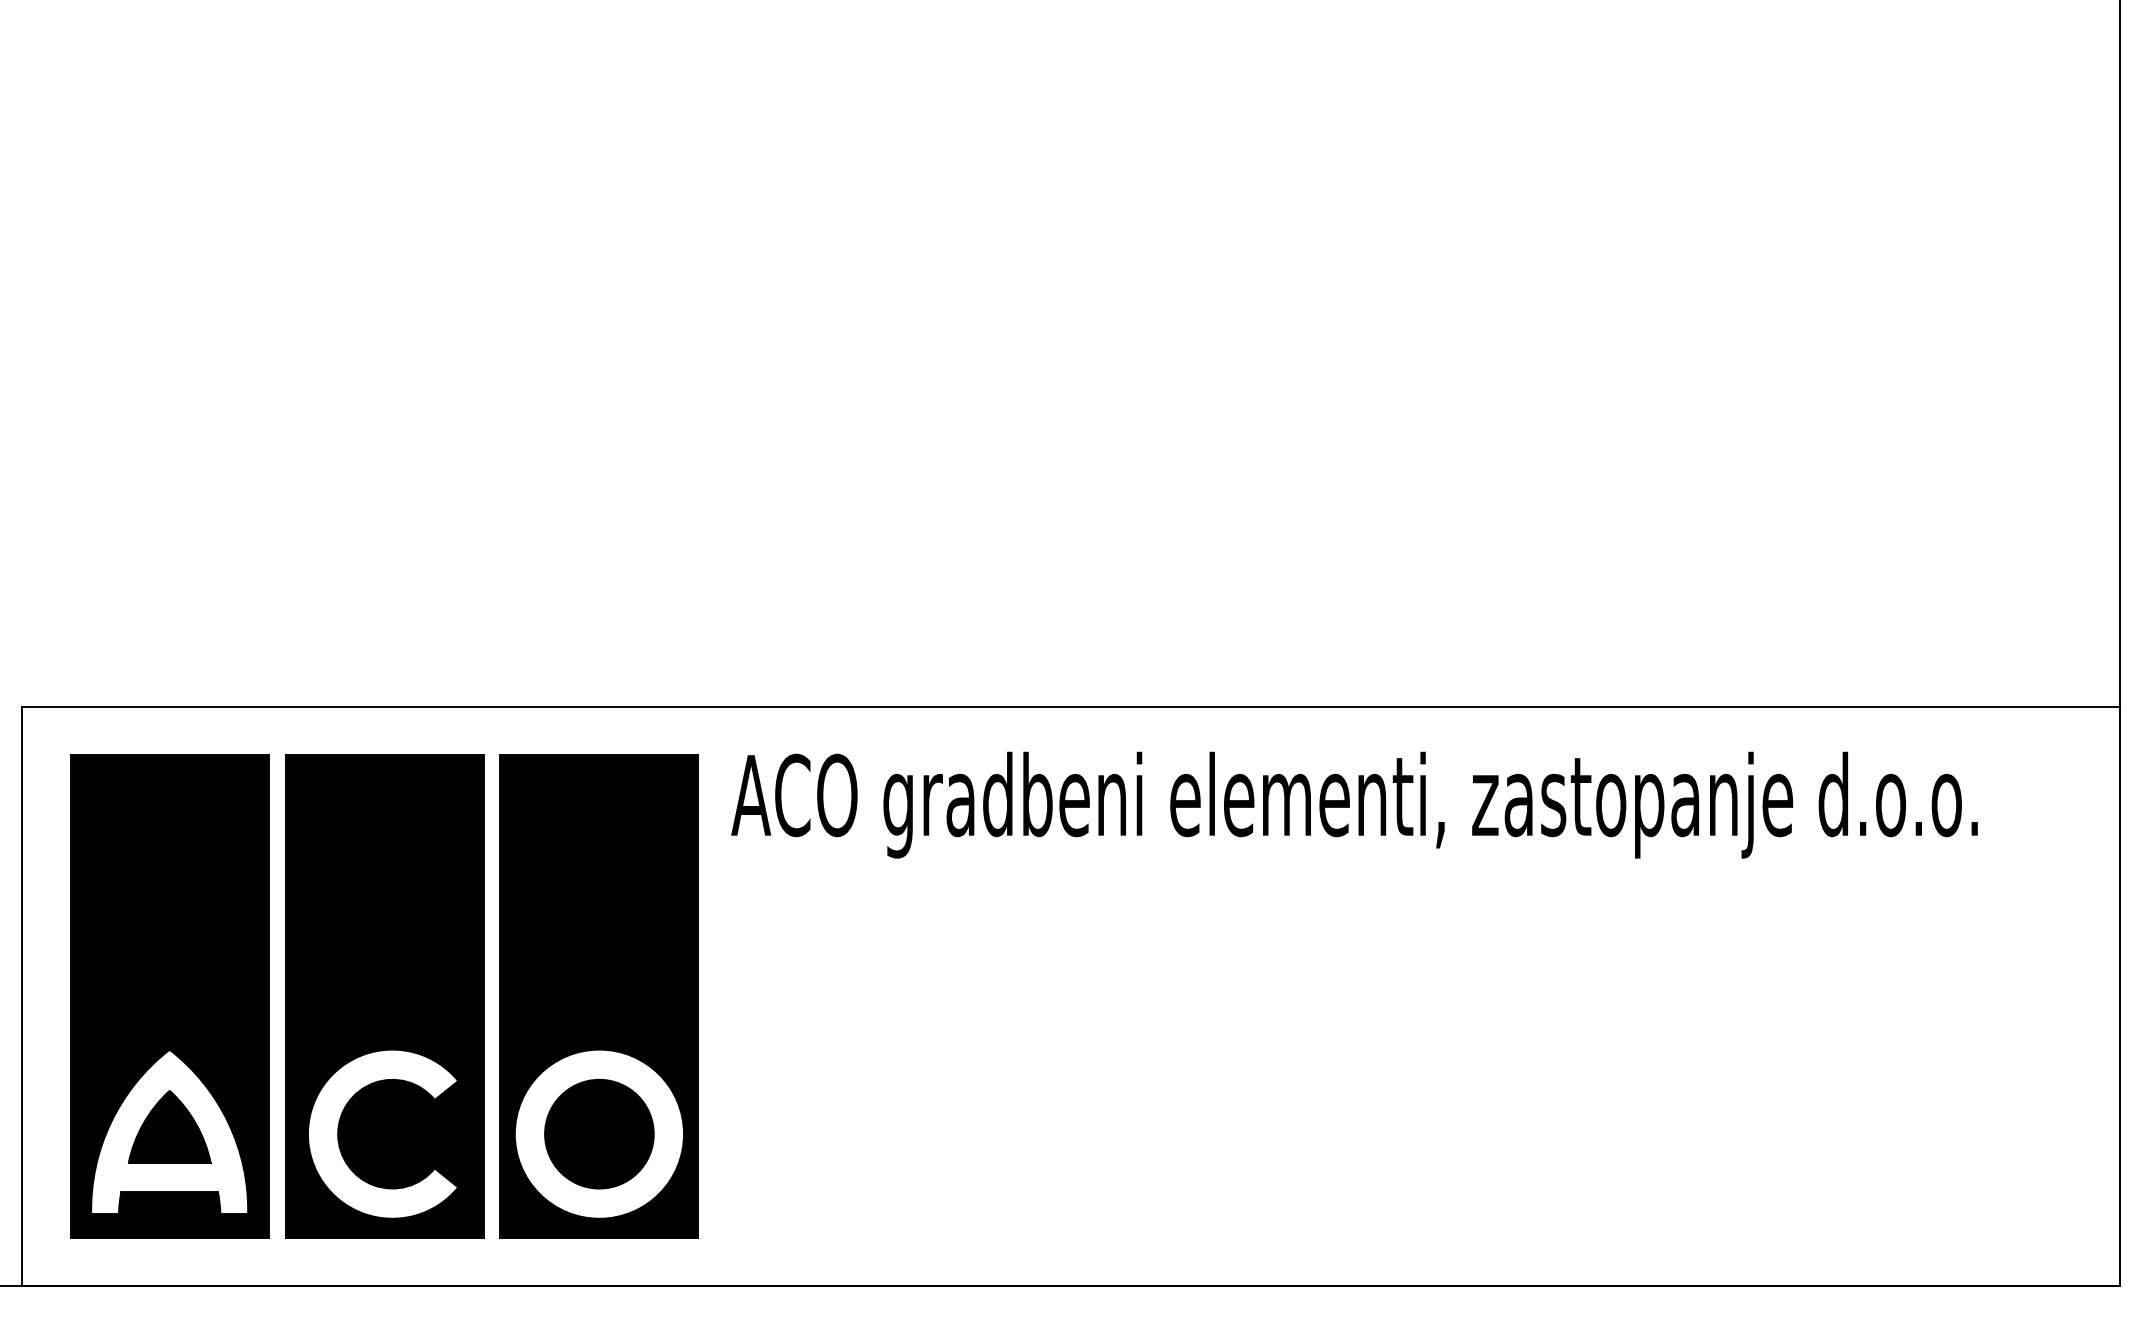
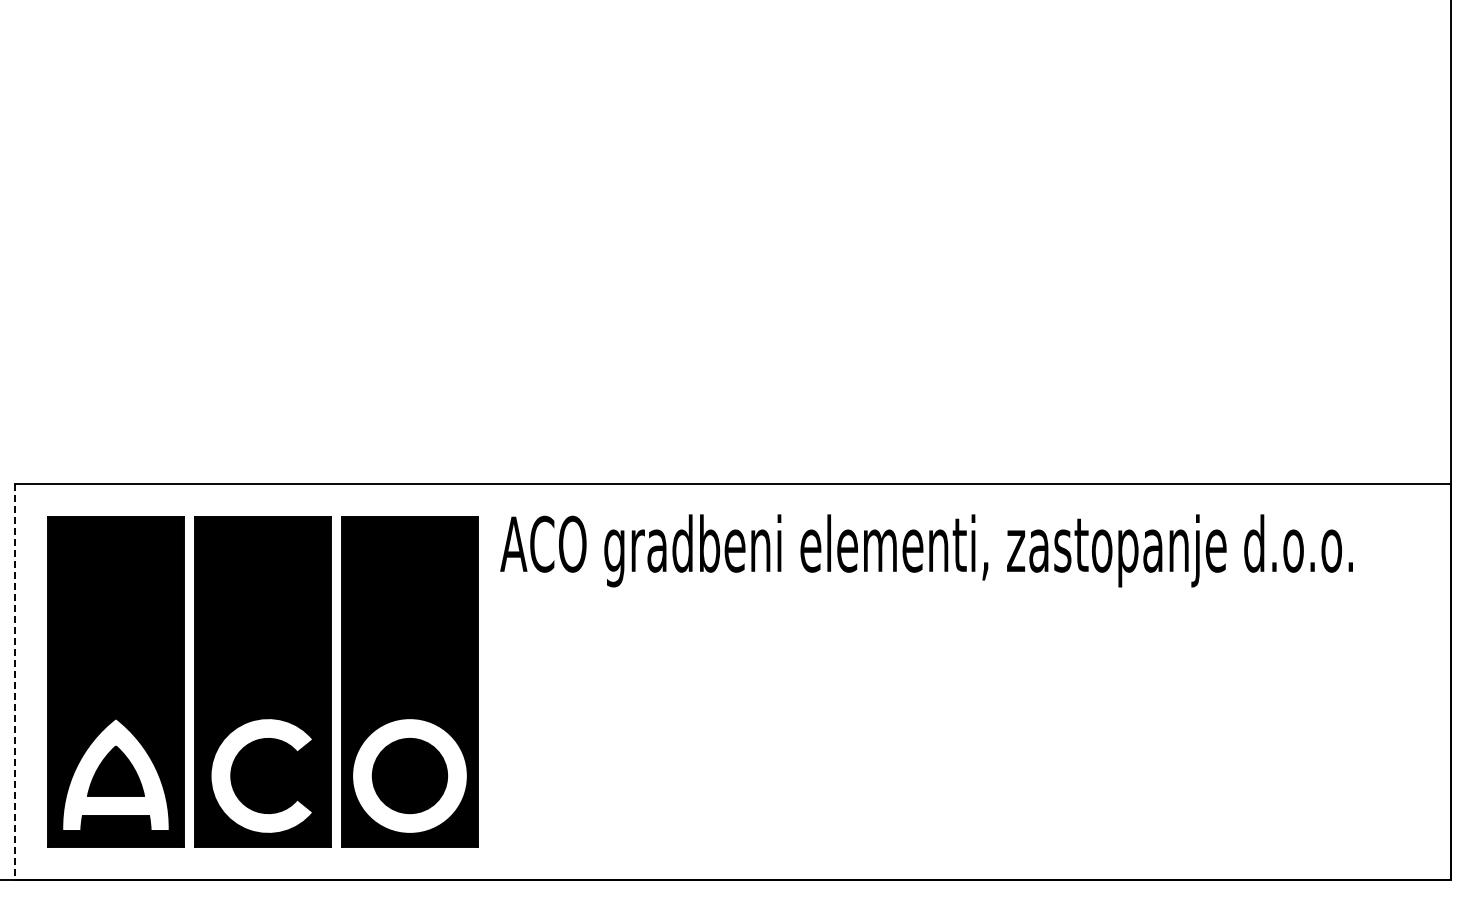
line: (22, 997) -> (15, 682), solid -> dashed

